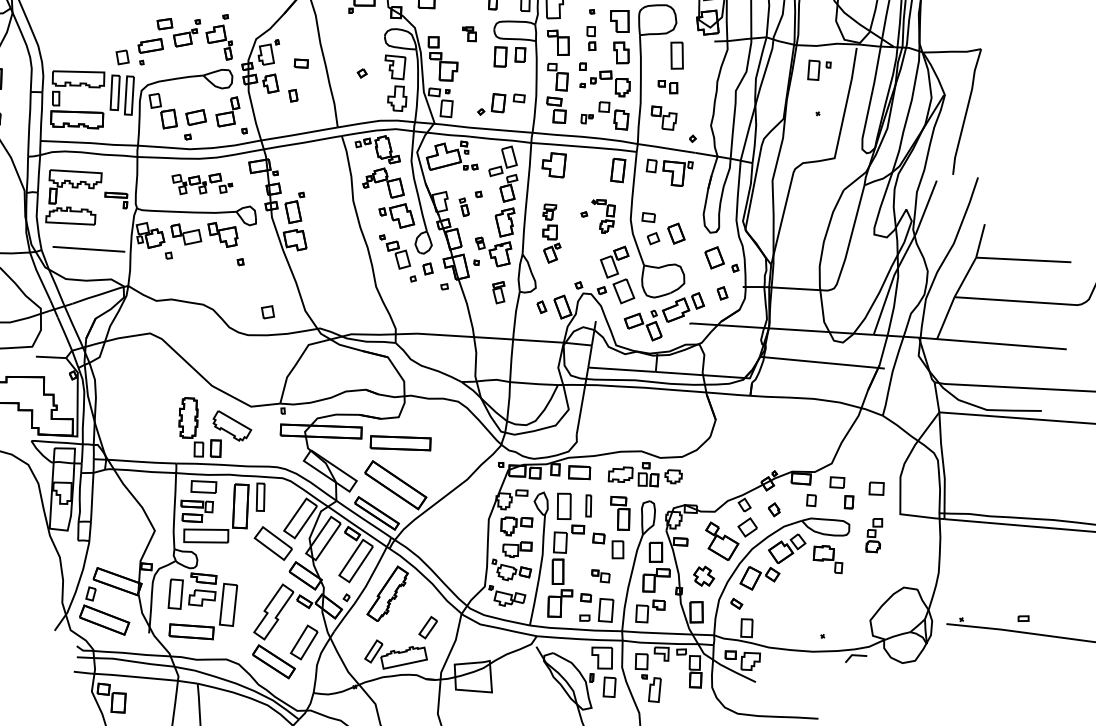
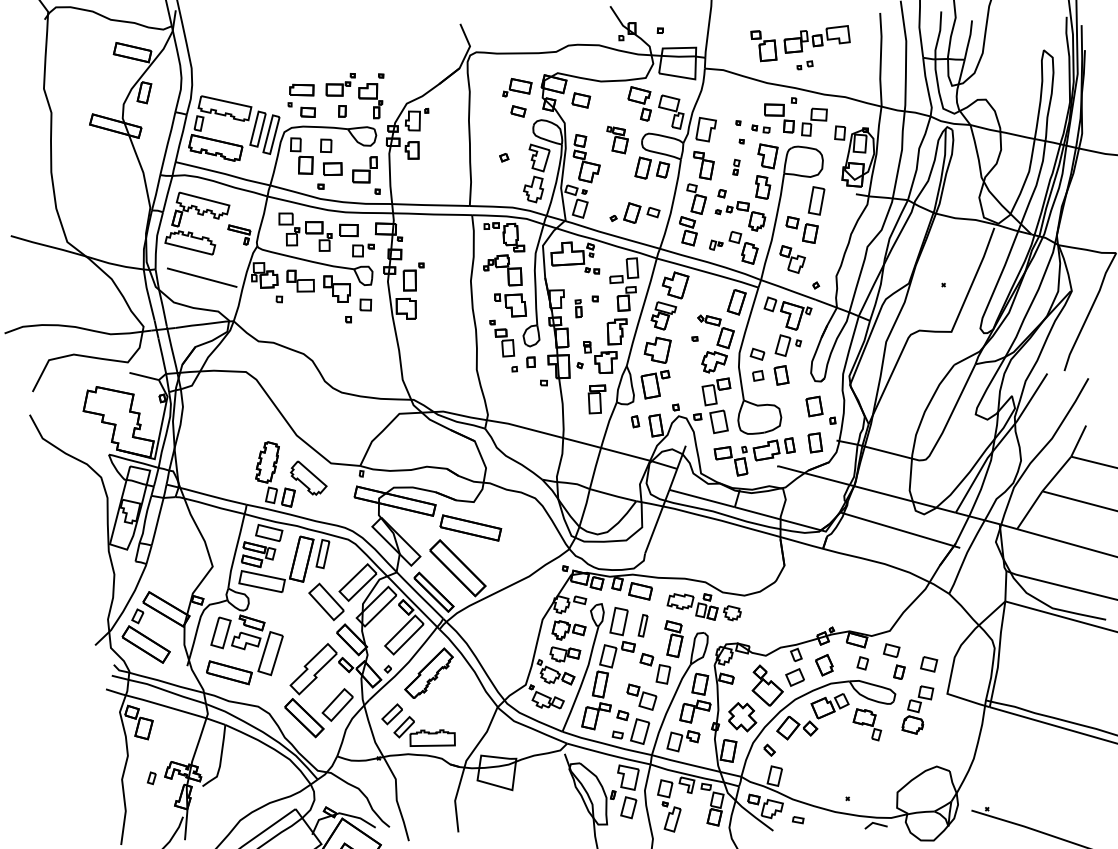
part: (164, 23) -> (307, 111), moved
part: (469, 33) -> (617, 139), size x1.67
part: (591, 37) -> (736, 166), size x0.62
part: (122, 56) -> (326, 145), moved
part: (301, 63) -> (518, 111), moved
part: (819, 69) -> (788, 345), moved
part: (667, 86) -> (801, 229), size x1.67
part: (293, 95) -> (342, 111), moved
part: (202, 182) -> (326, 234), size x1.67
part: (605, 215) -> (715, 343), size x1.67
part: (550, 232) -> (658, 350), size x1.67
part: (499, 292) -> (596, 399), size x1.43
part: (722, 292) -> (815, 442), size x1.67
part: (267, 311) -> (365, 304), moved
part: (774, 510) -> (824, 665), size x1.67
part: (873, 535) -> (917, 709), size x1.43
part: (600, 575) -> (641, 696), size x1.67
part: (703, 576) -> (742, 717), size x1.43
part: (1023, 619) -> (798, 820), moved
part: (427, 628) -> (391, 714), moved

